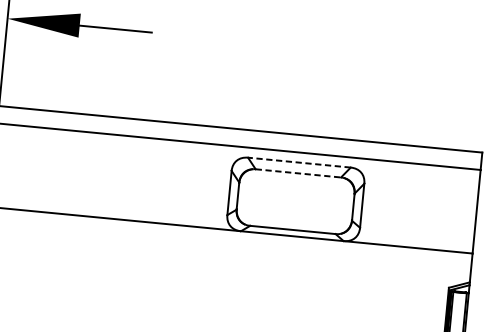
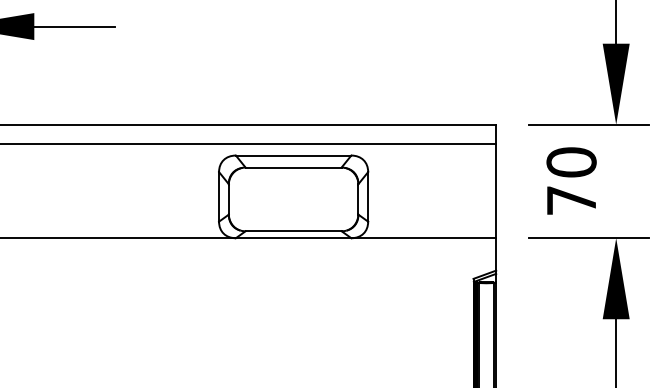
line: (299, 162) -> (293, 155), dashed -> solid
line: (298, 173) -> (293, 167), dashed -> solid

